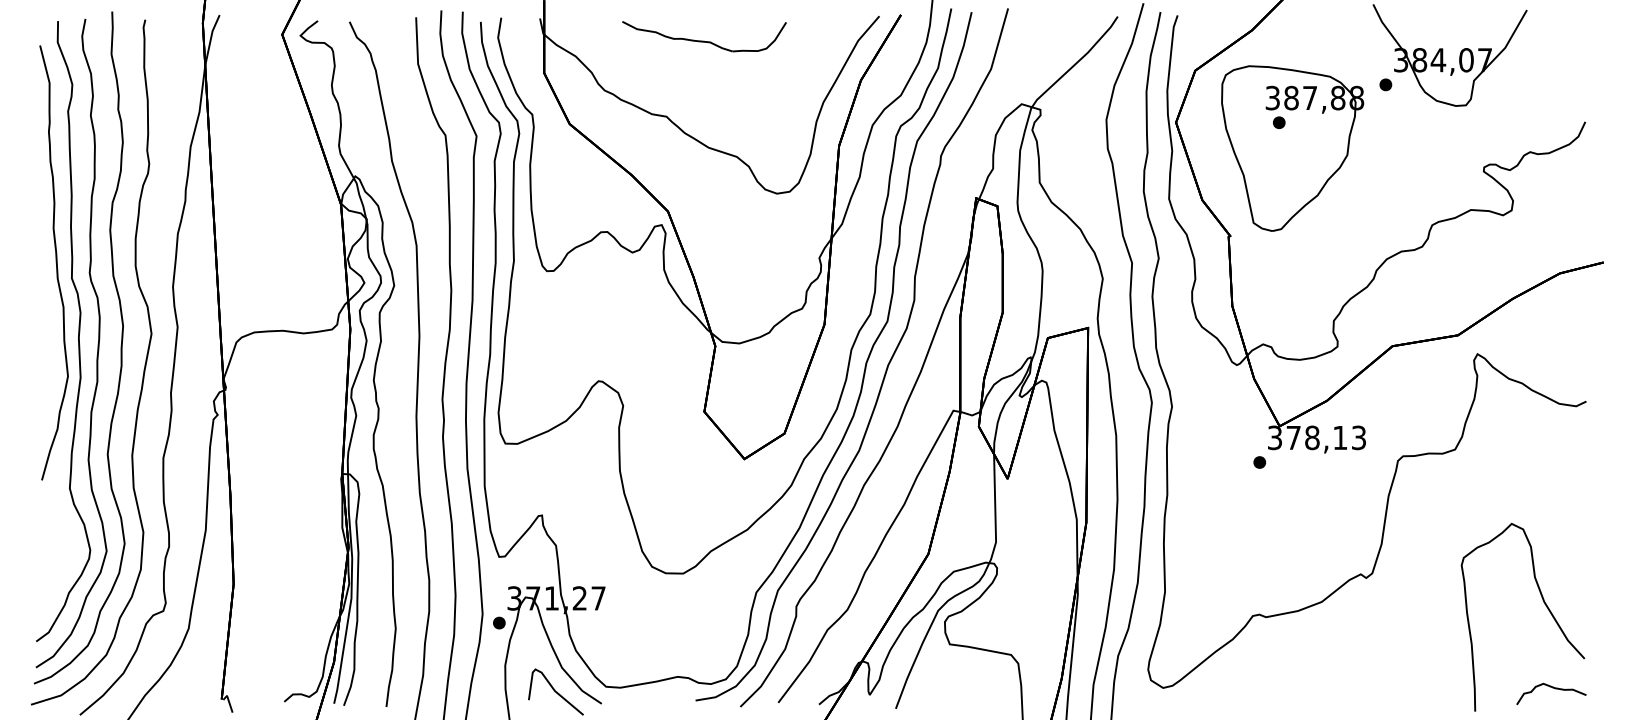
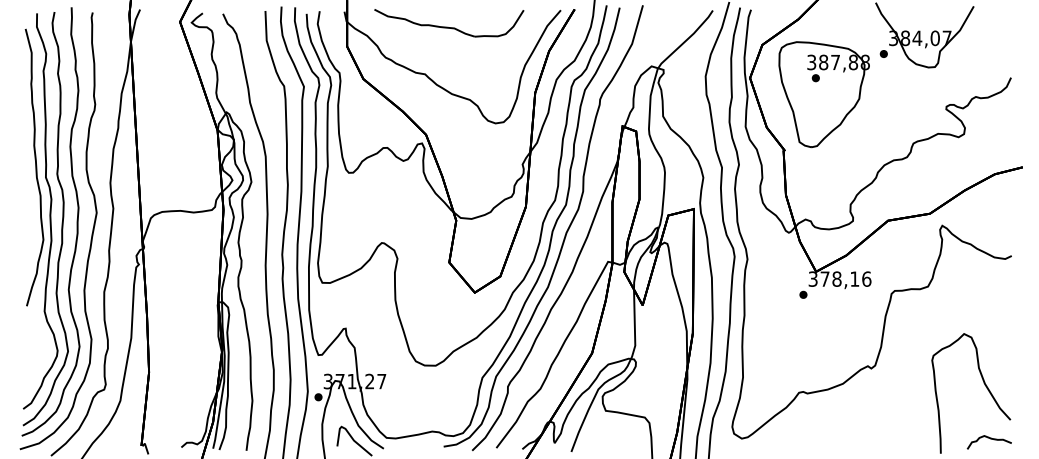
part: (704, 36) -> (449, 23), size x1.43
text: (1358, 436) -> (866, 278), 378,13 -> 378,16

